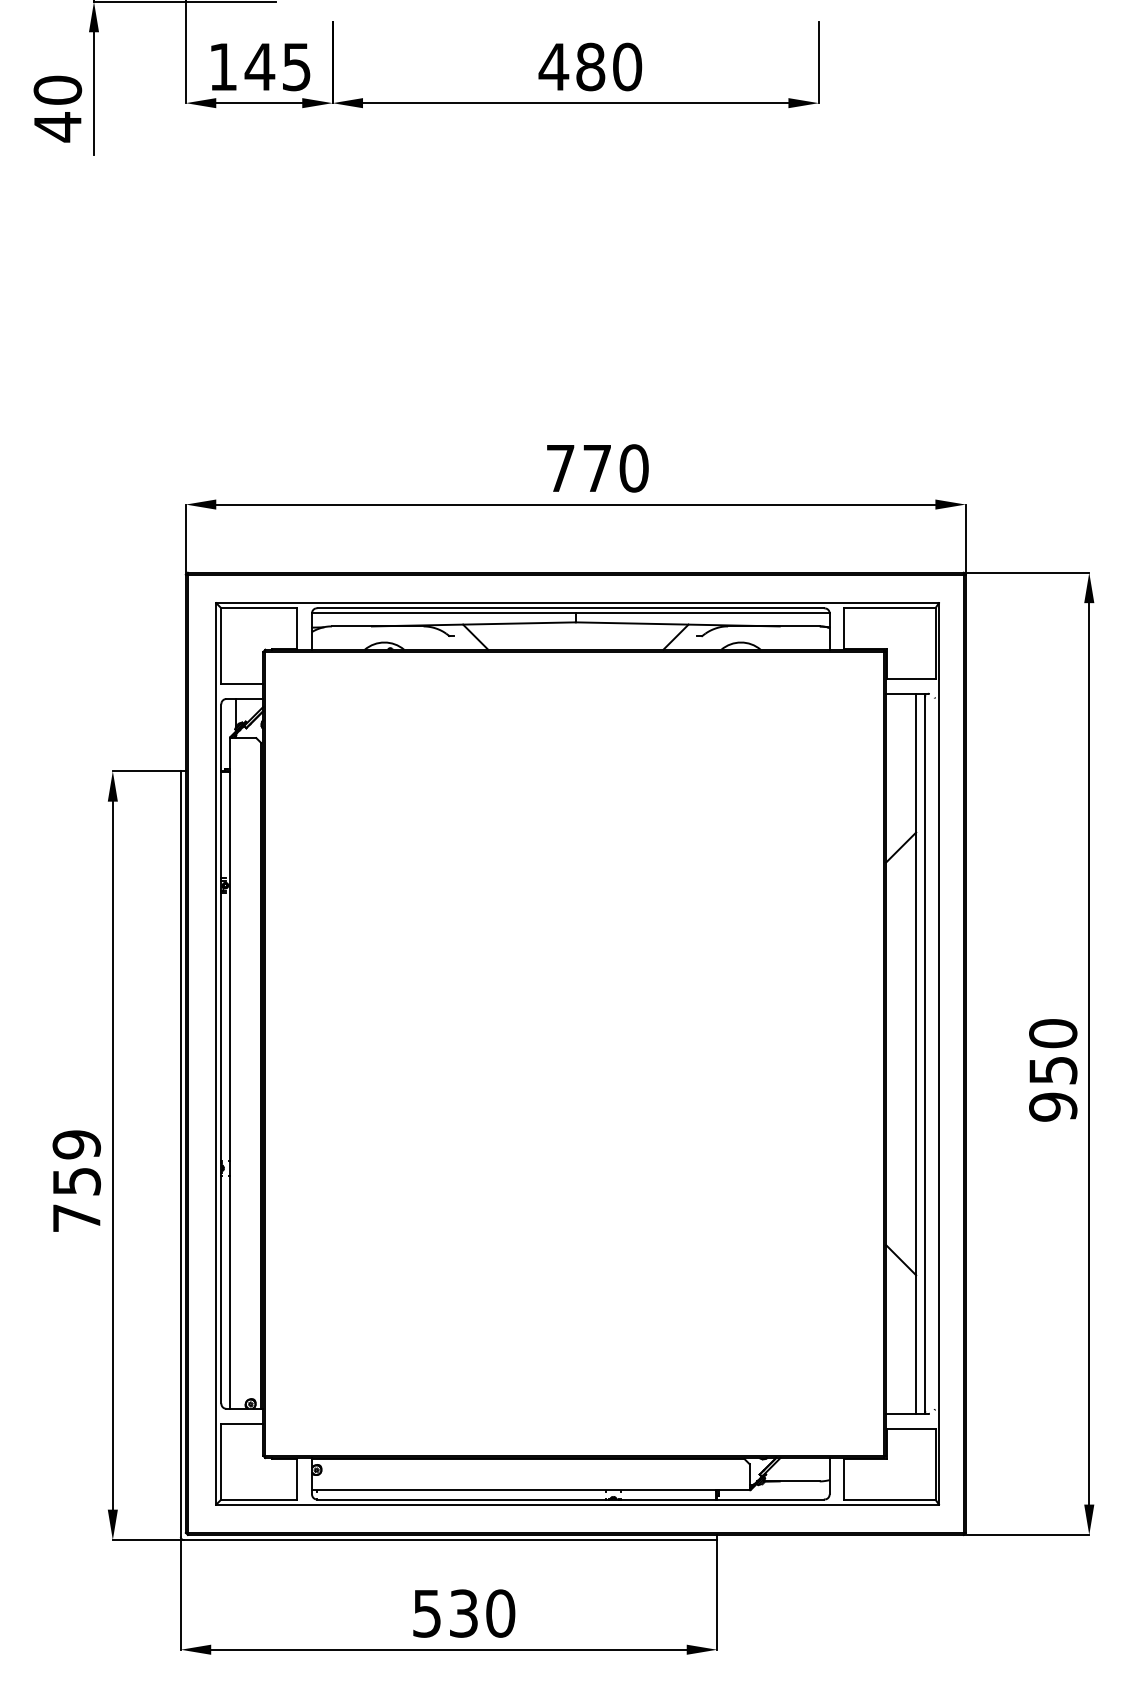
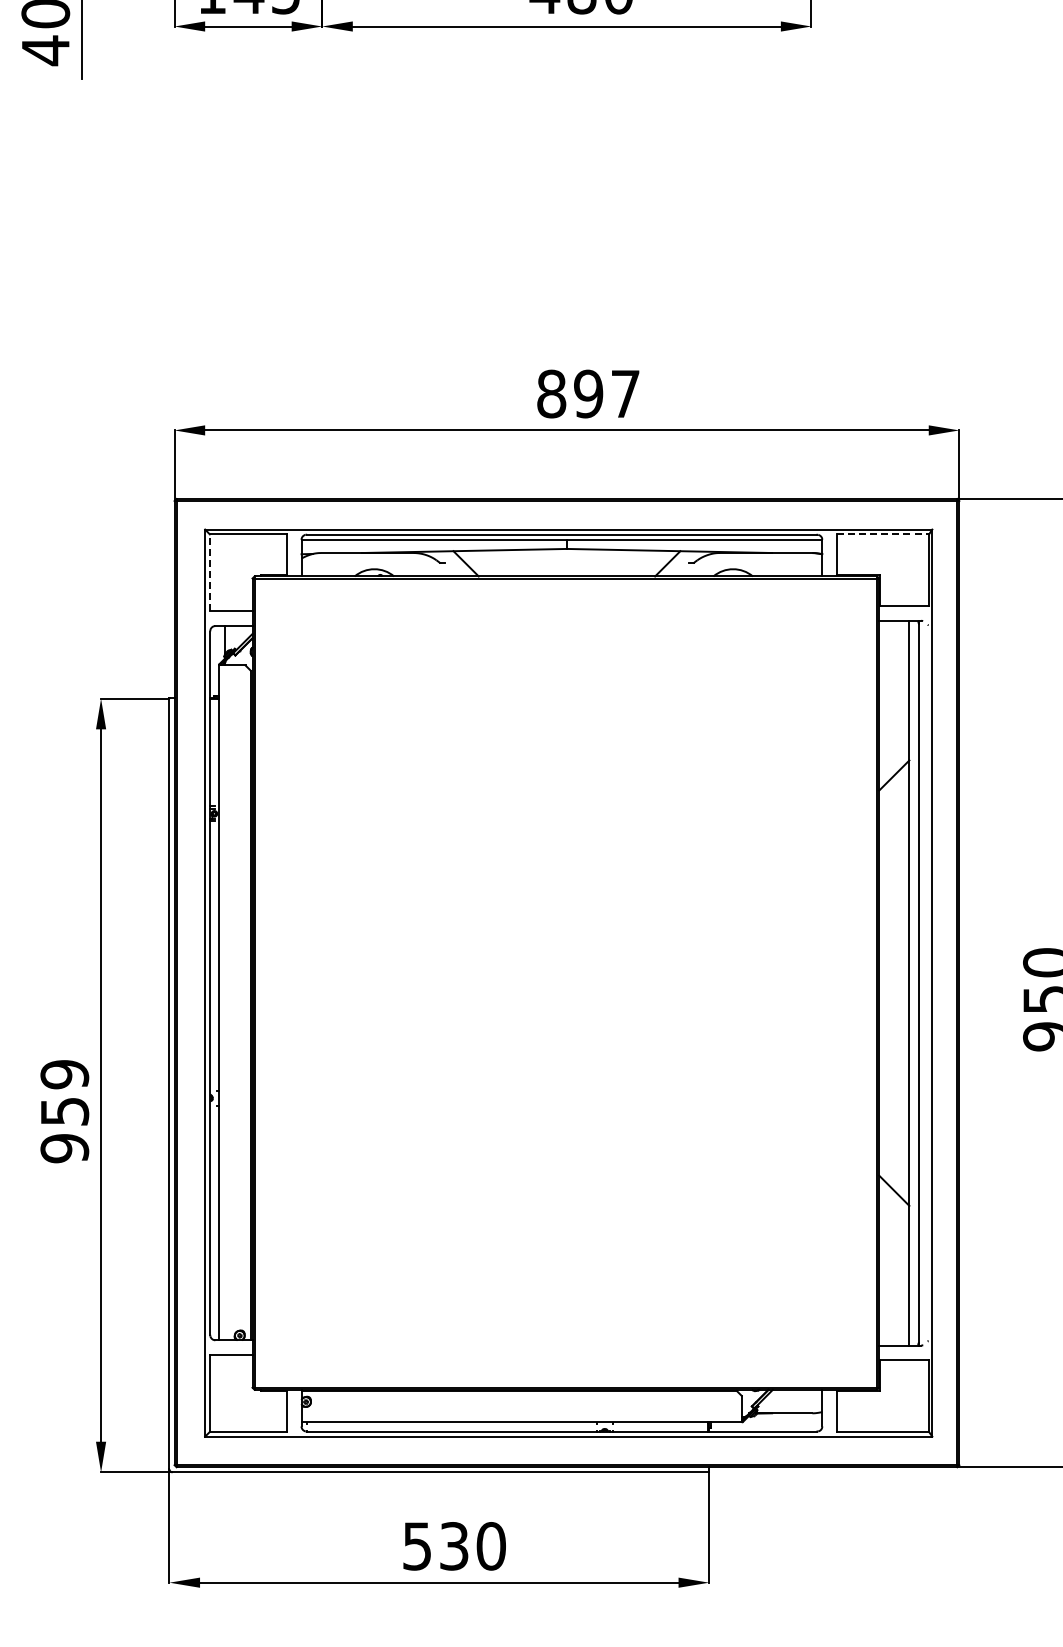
text: (597, 468) -> (588, 394), 770 -> 897
line: (889, 607) -> (882, 533), solid -> dashed
line: (220, 645) -> (209, 572), solid -> dashed
text: (76, 1218) -> (64, 1148), 759 -> 959

